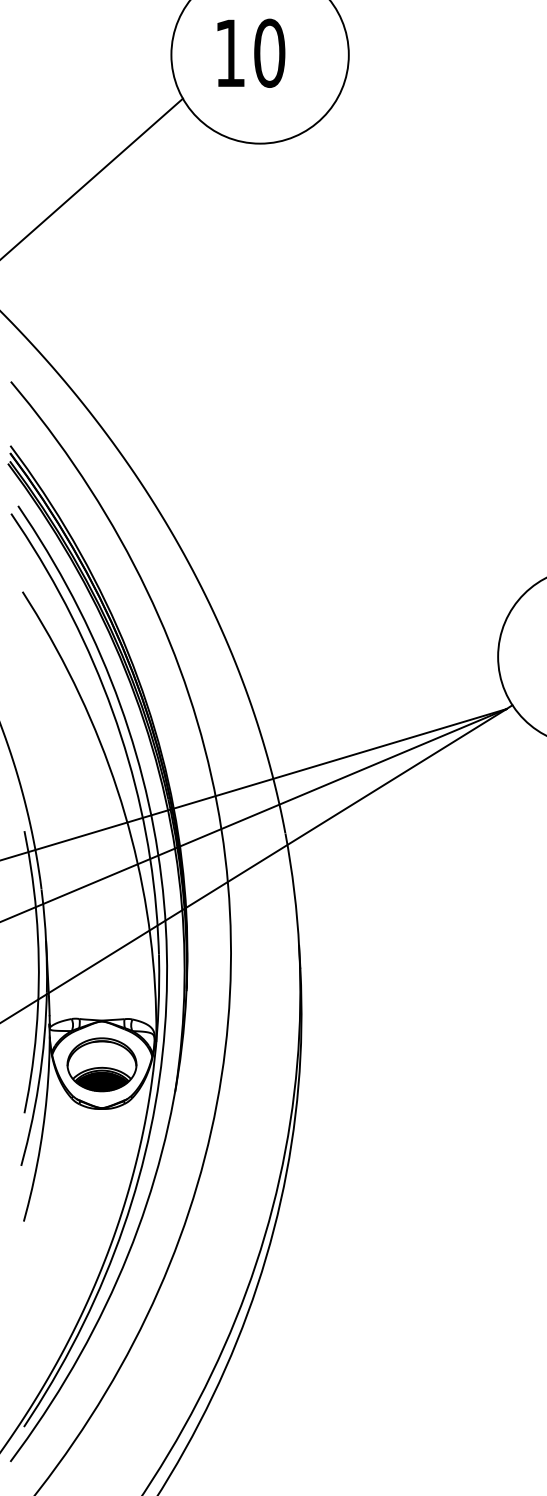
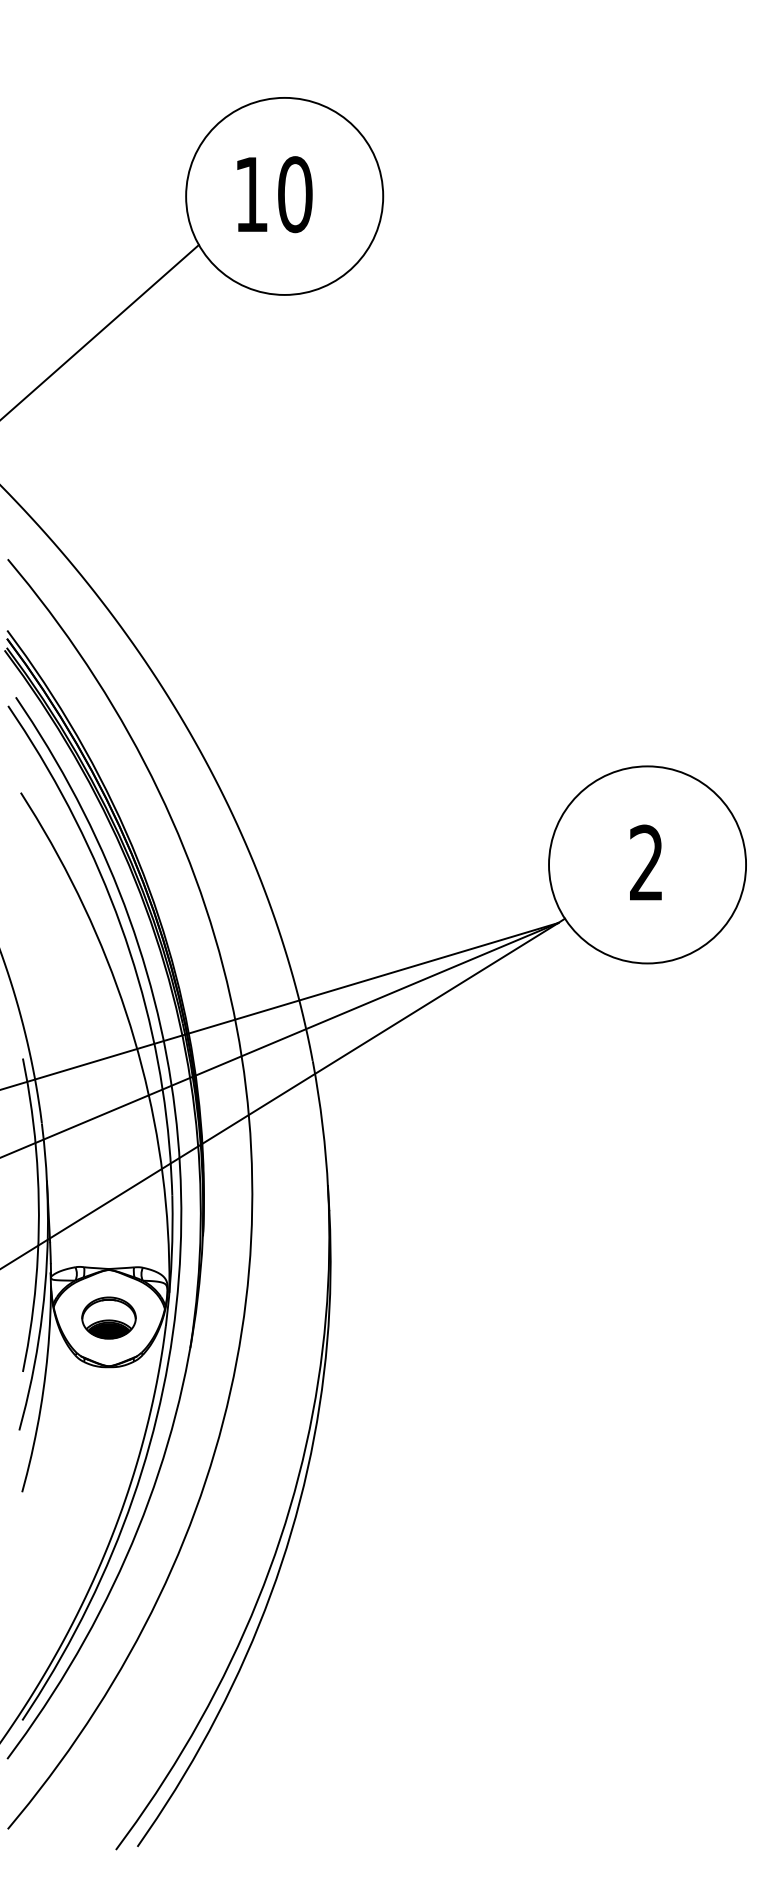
part: (101, 1064) -> (108, 1317), size x0.7

